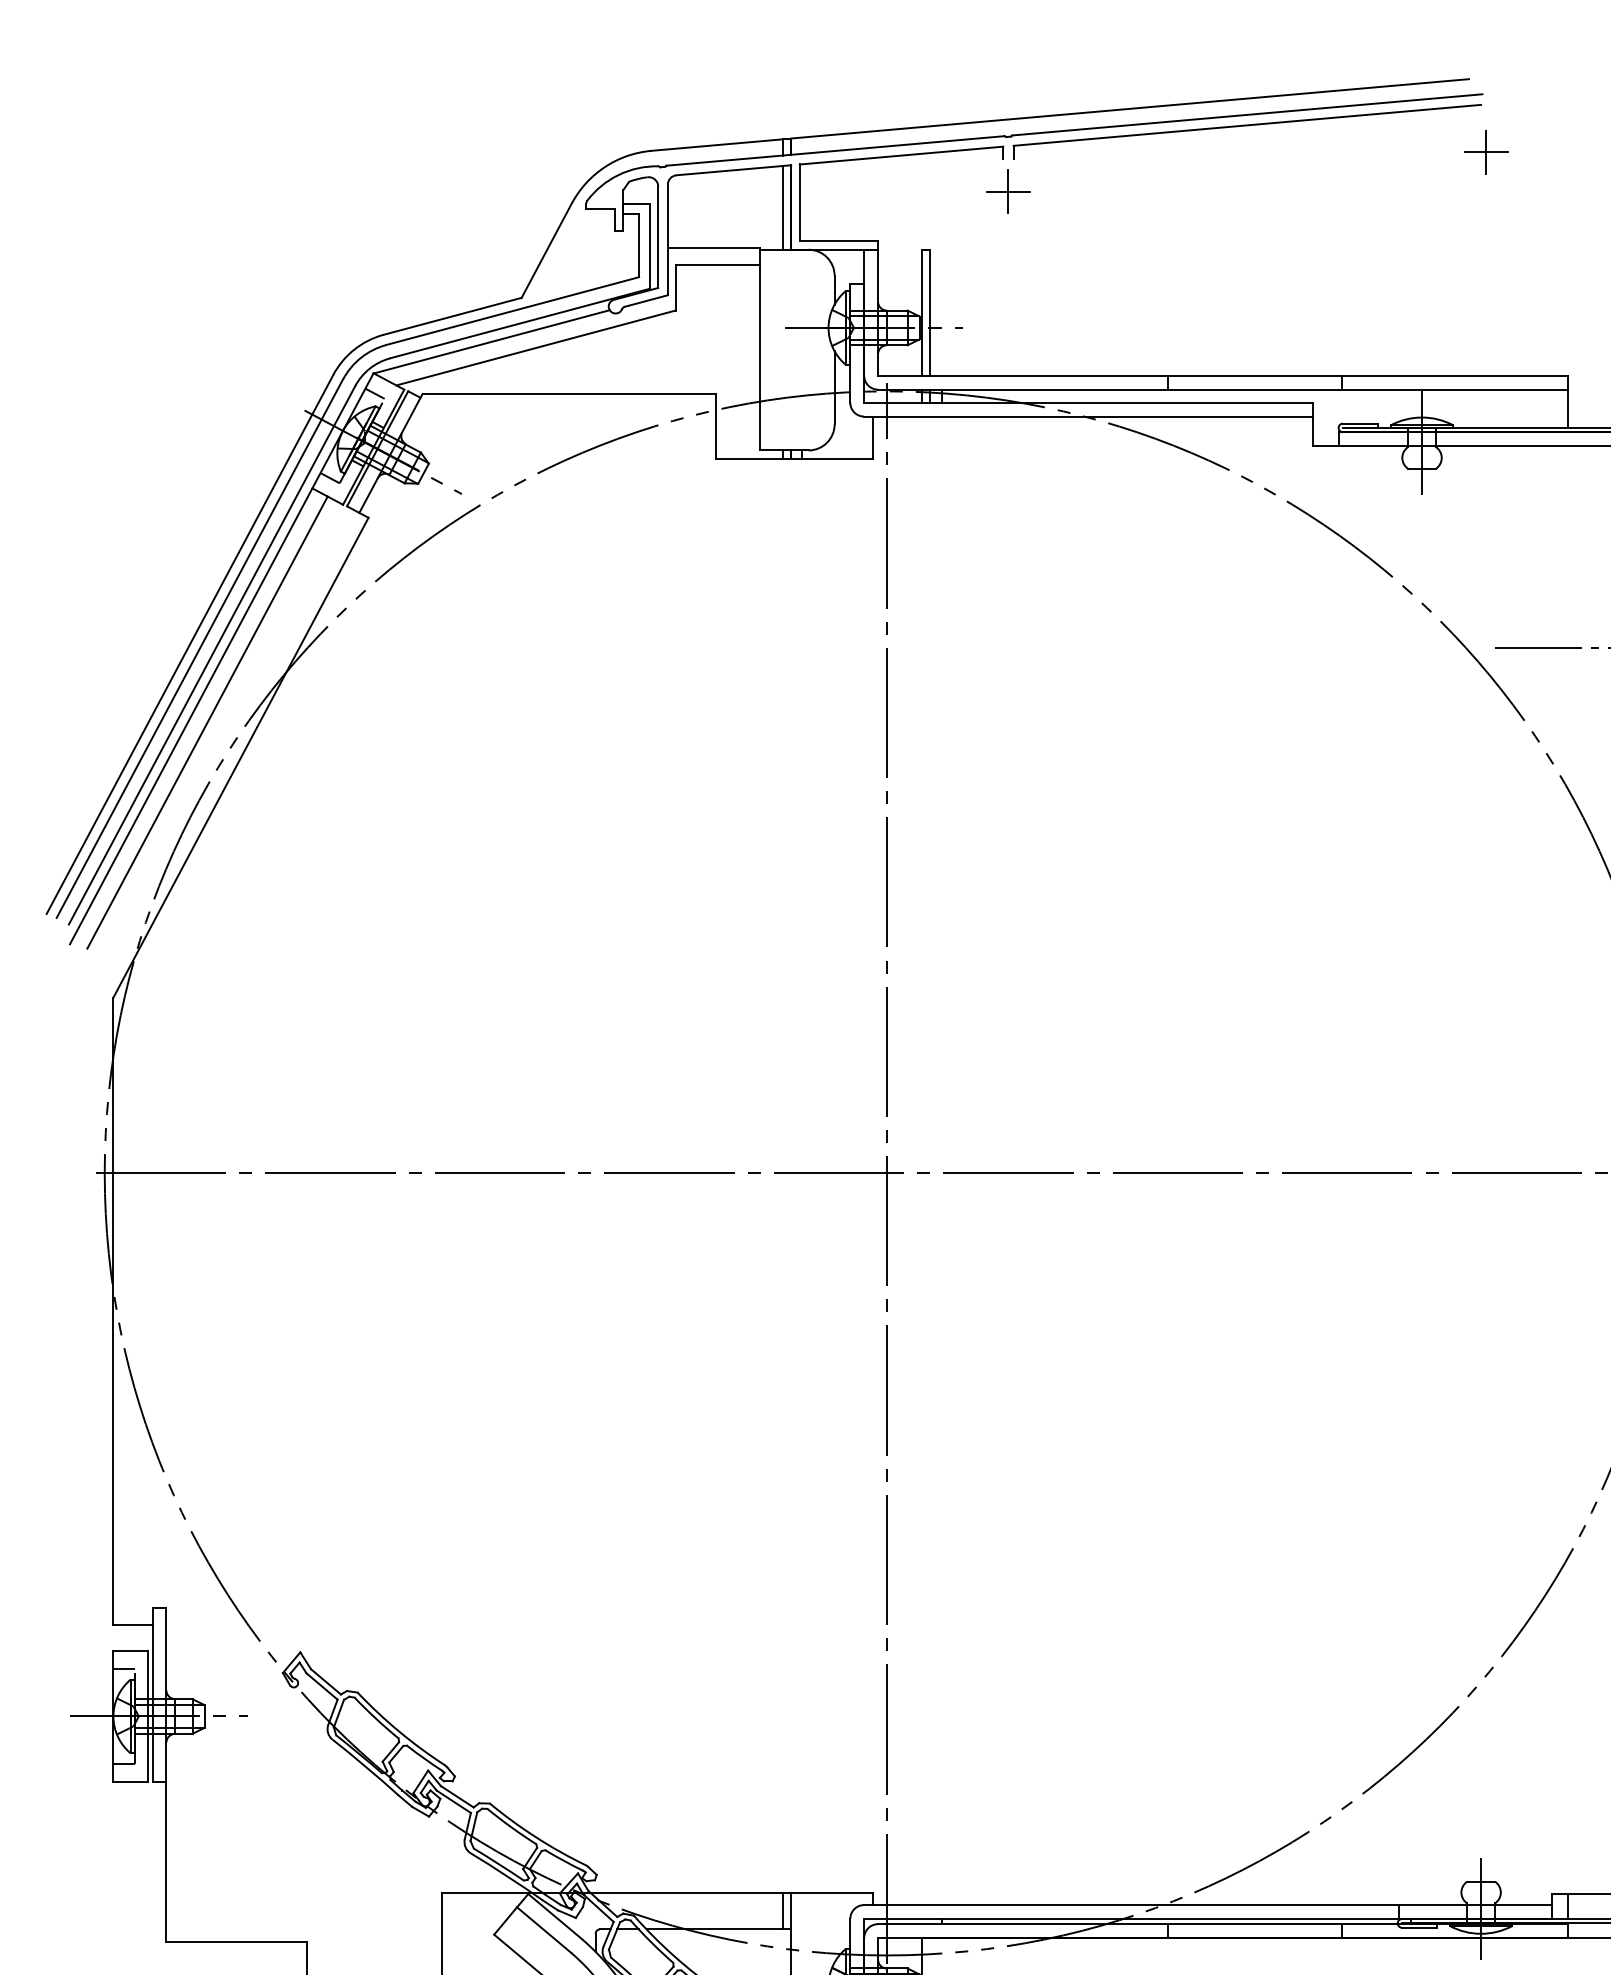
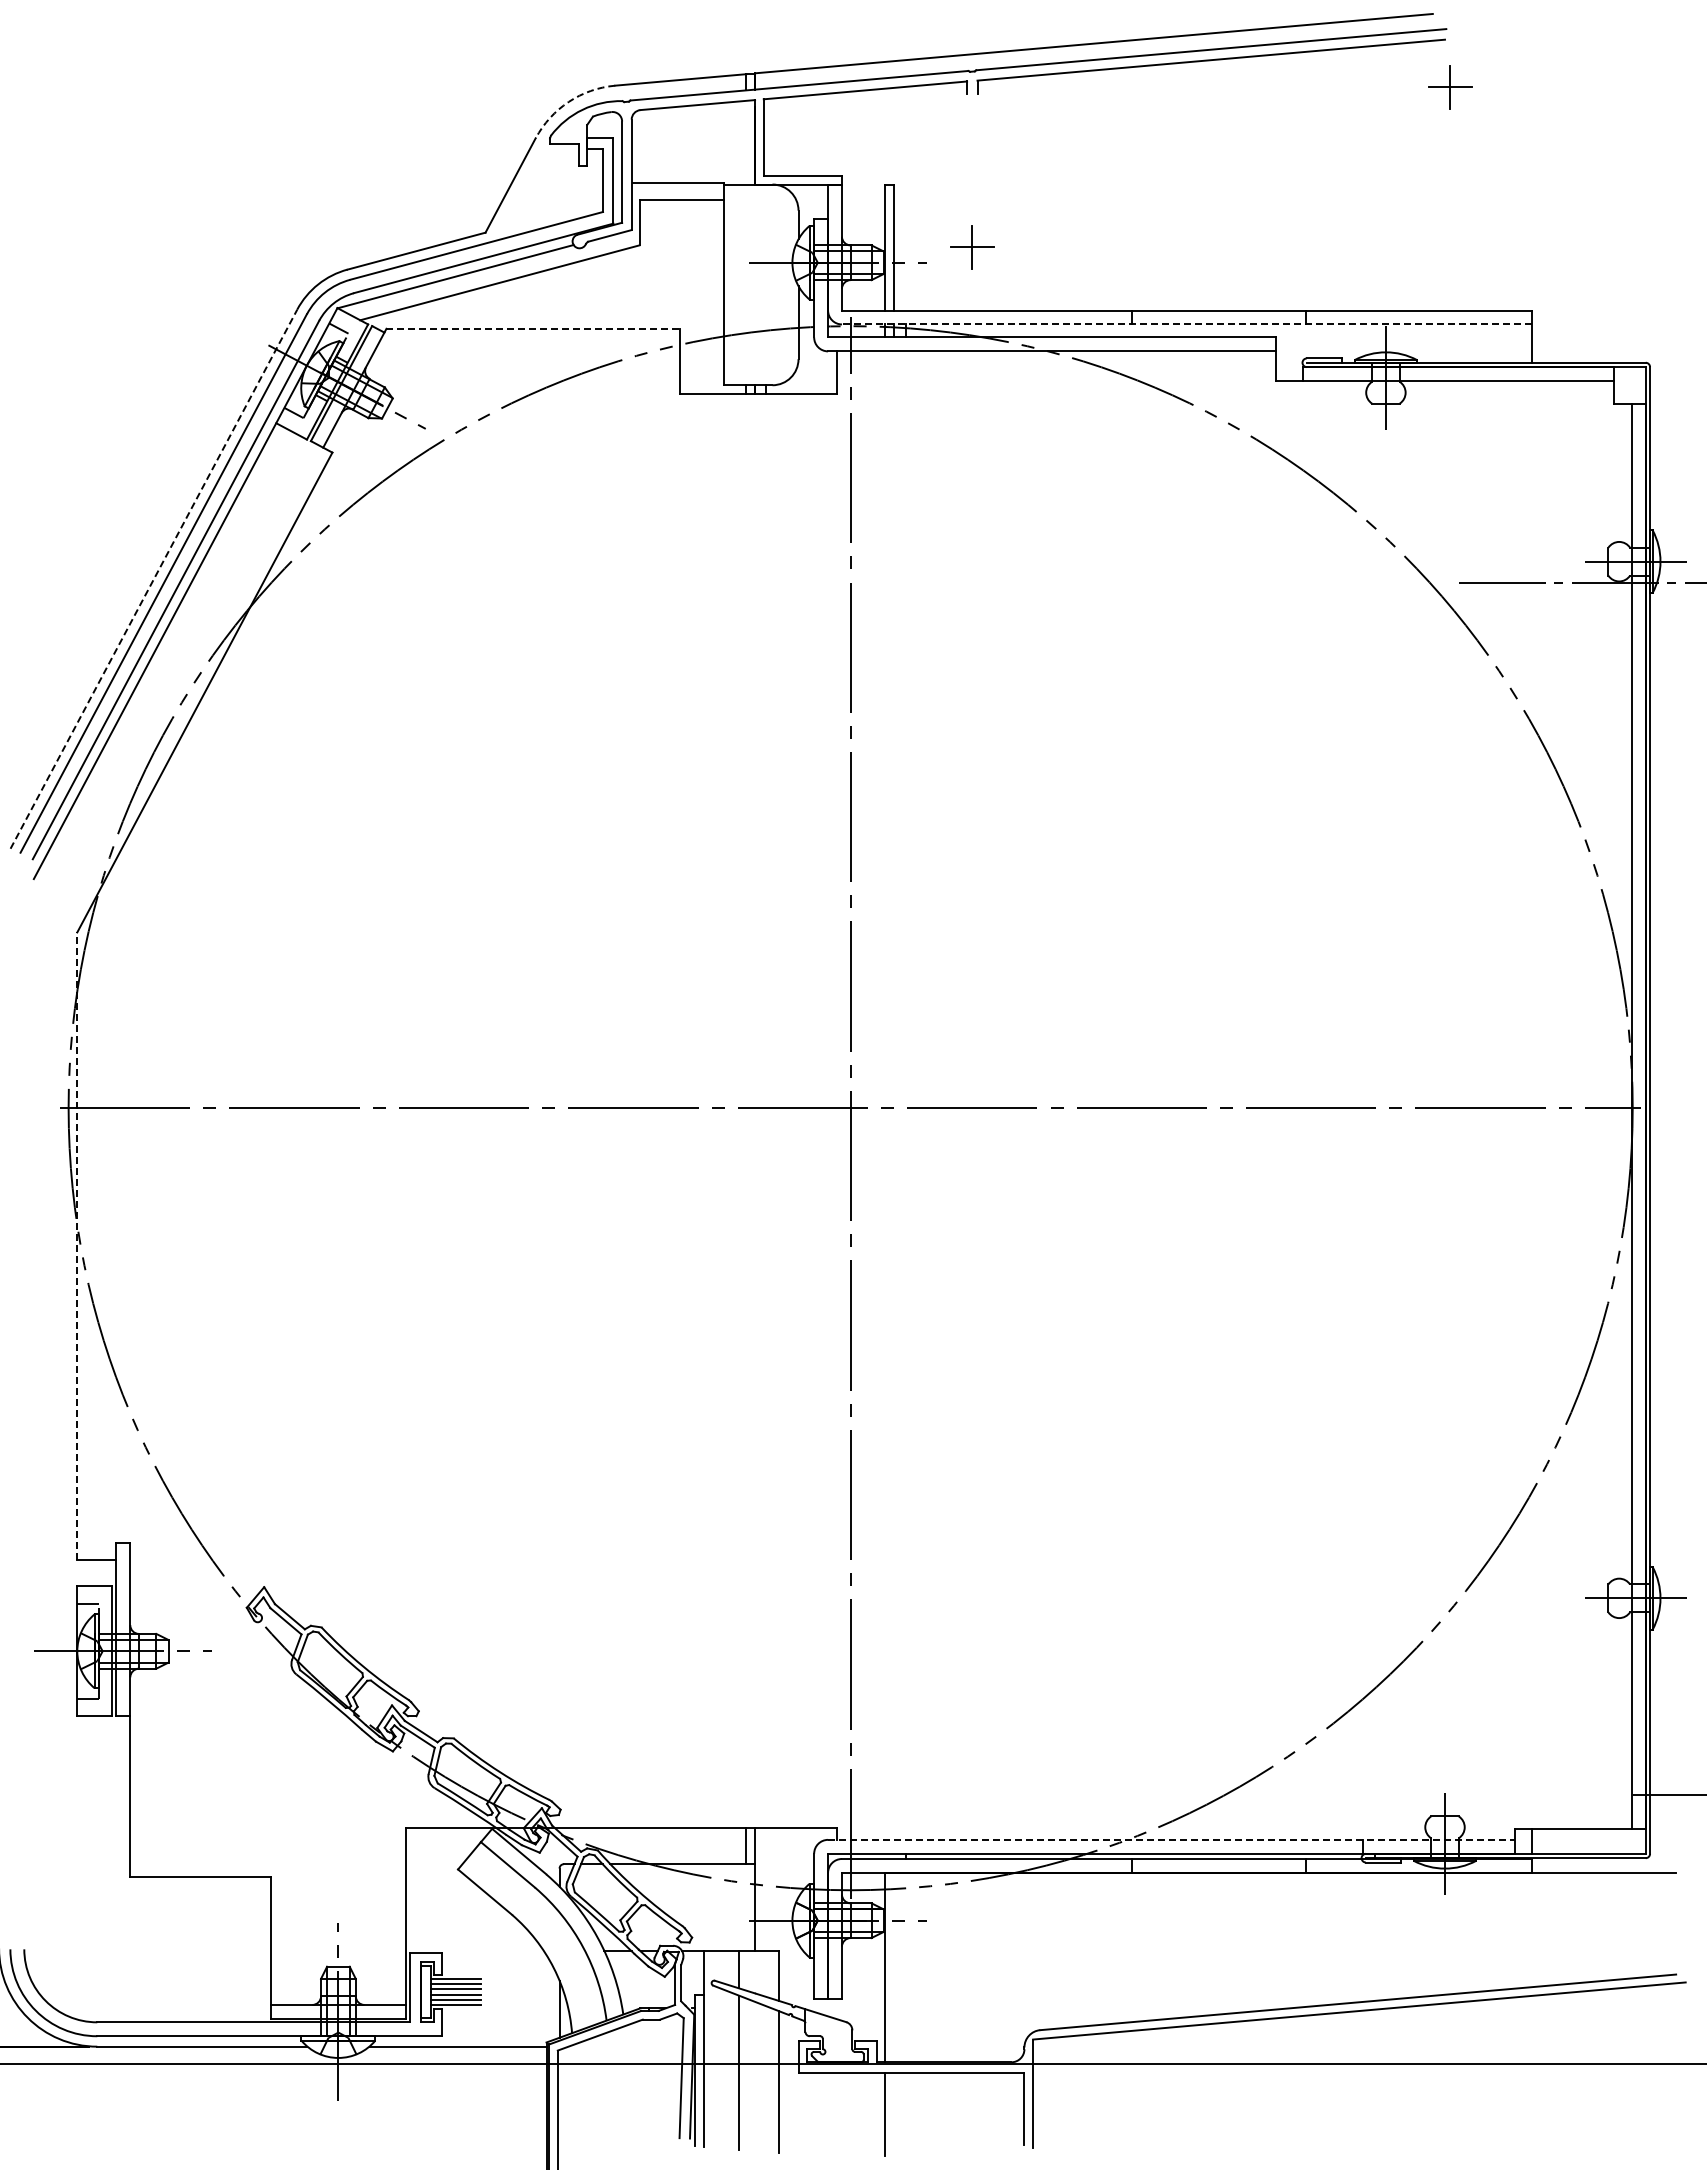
arc: (604, 166) -> (568, 101), solid -> dashed
part: (1008, 191) -> (972, 247), moved
line: (782, 207) -> (746, 142), removed
line: (1222, 389) -> (1186, 324), solid -> dashed
line: (569, 393) -> (533, 328), solid -> dashed
line: (190, 643) -> (154, 578), solid -> dashed
line: (207, 722) -> (171, 657), removed
line: (113, 1311) -> (77, 1246), solid -> dashed
line: (1207, 1904) -> (1171, 1839), solid -> dashed

